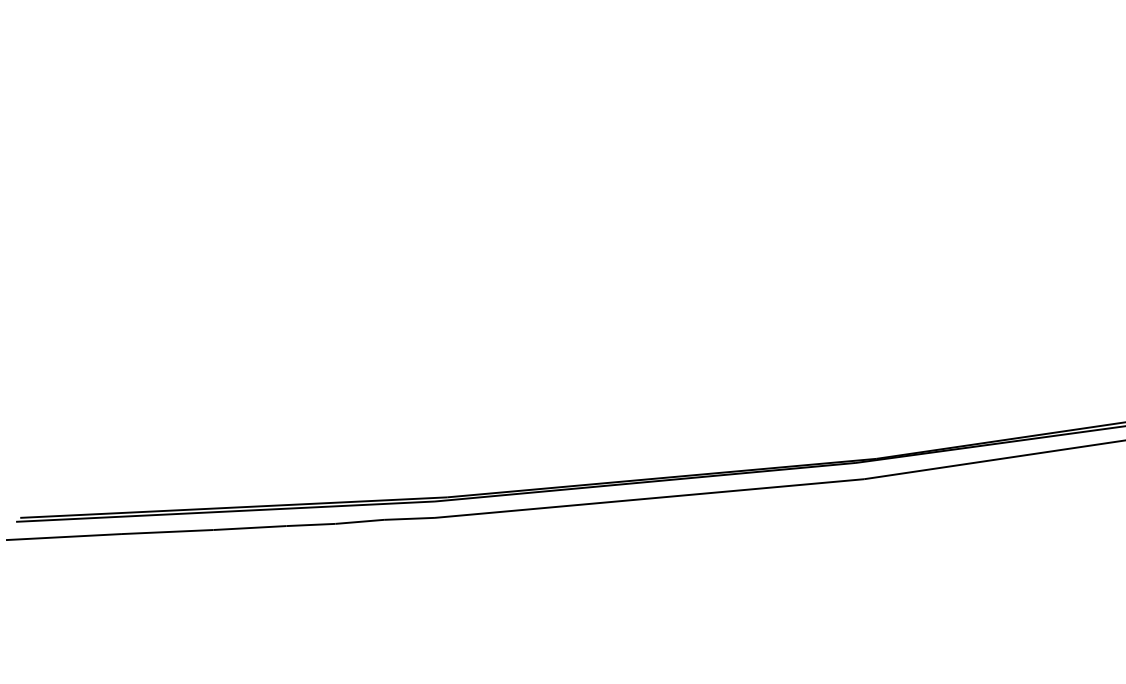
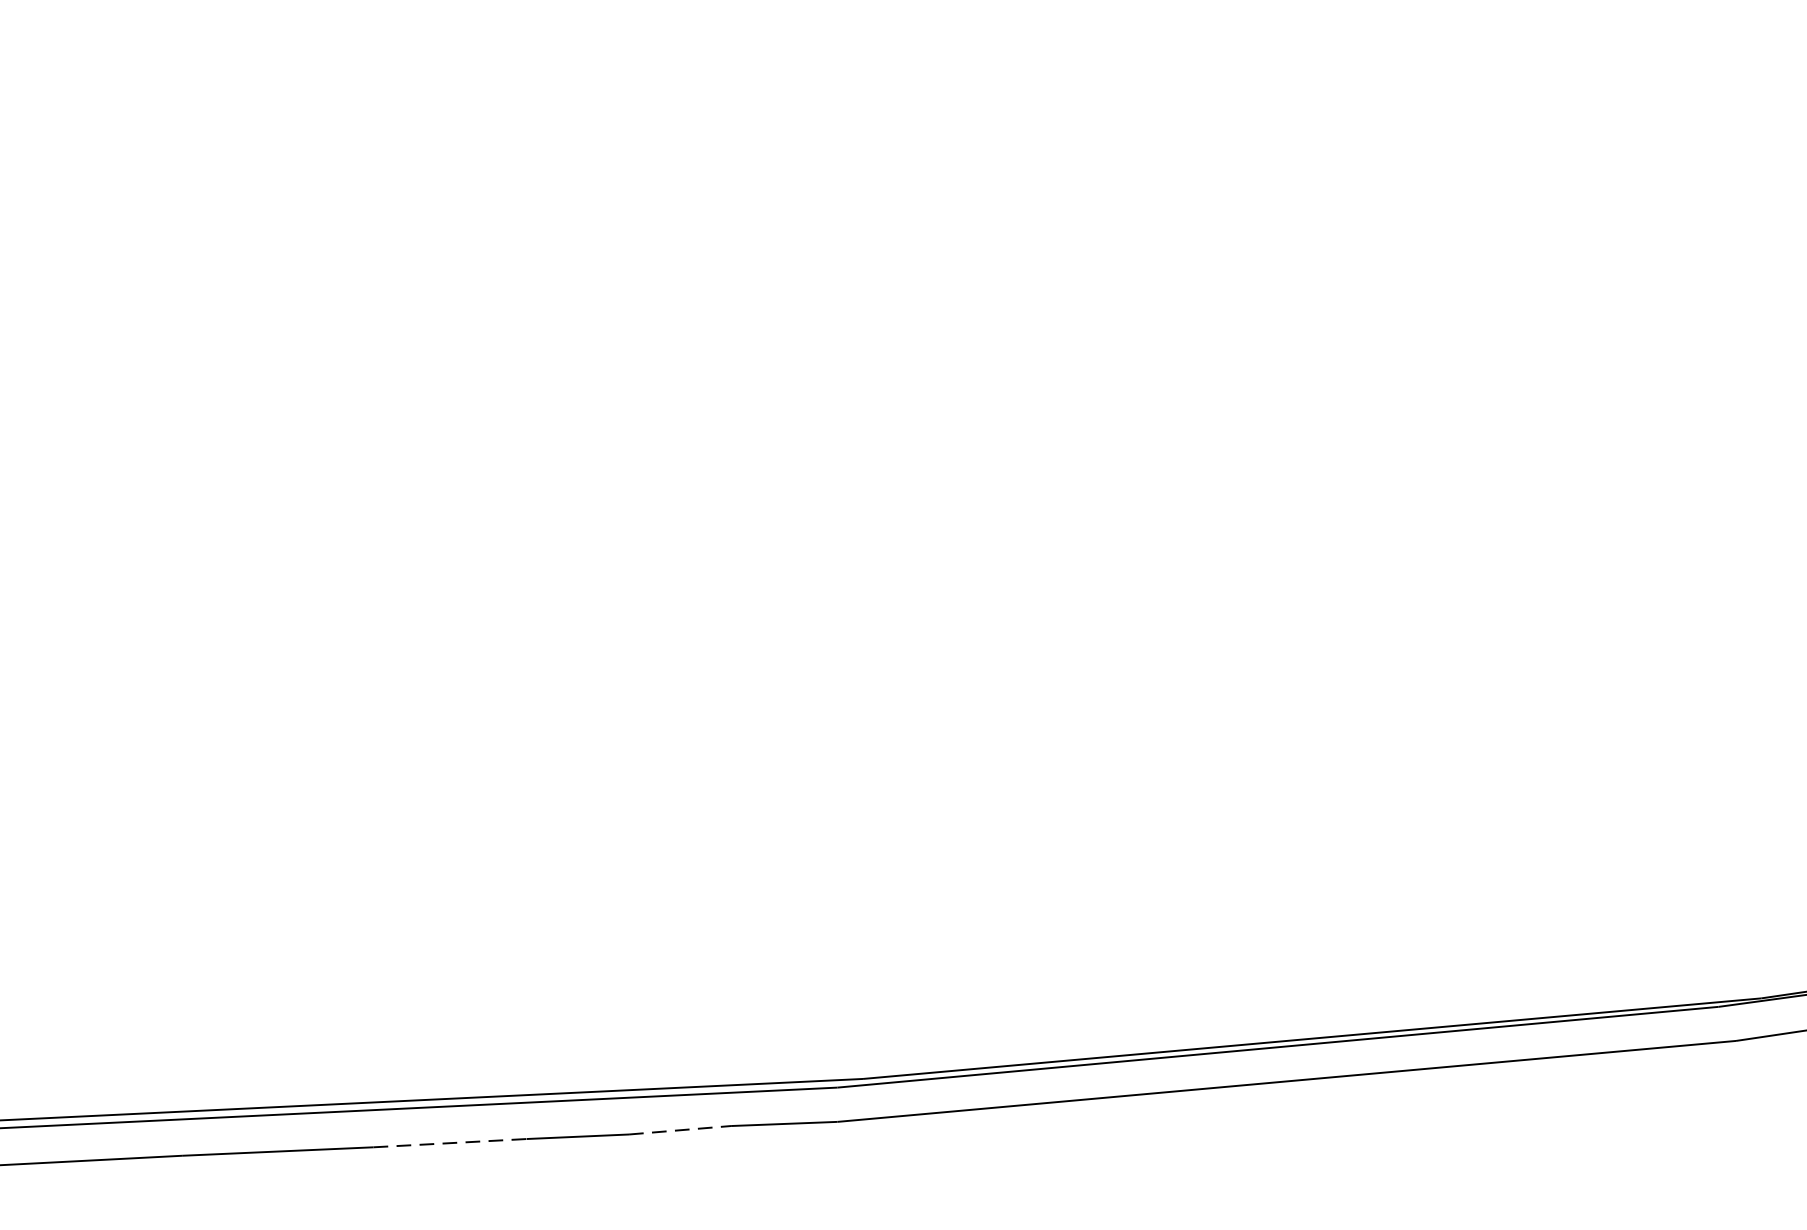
line: (360, 521) -> (681, 1129), solid -> dashed
line: (249, 528) -> (449, 1144), solid -> dashed

